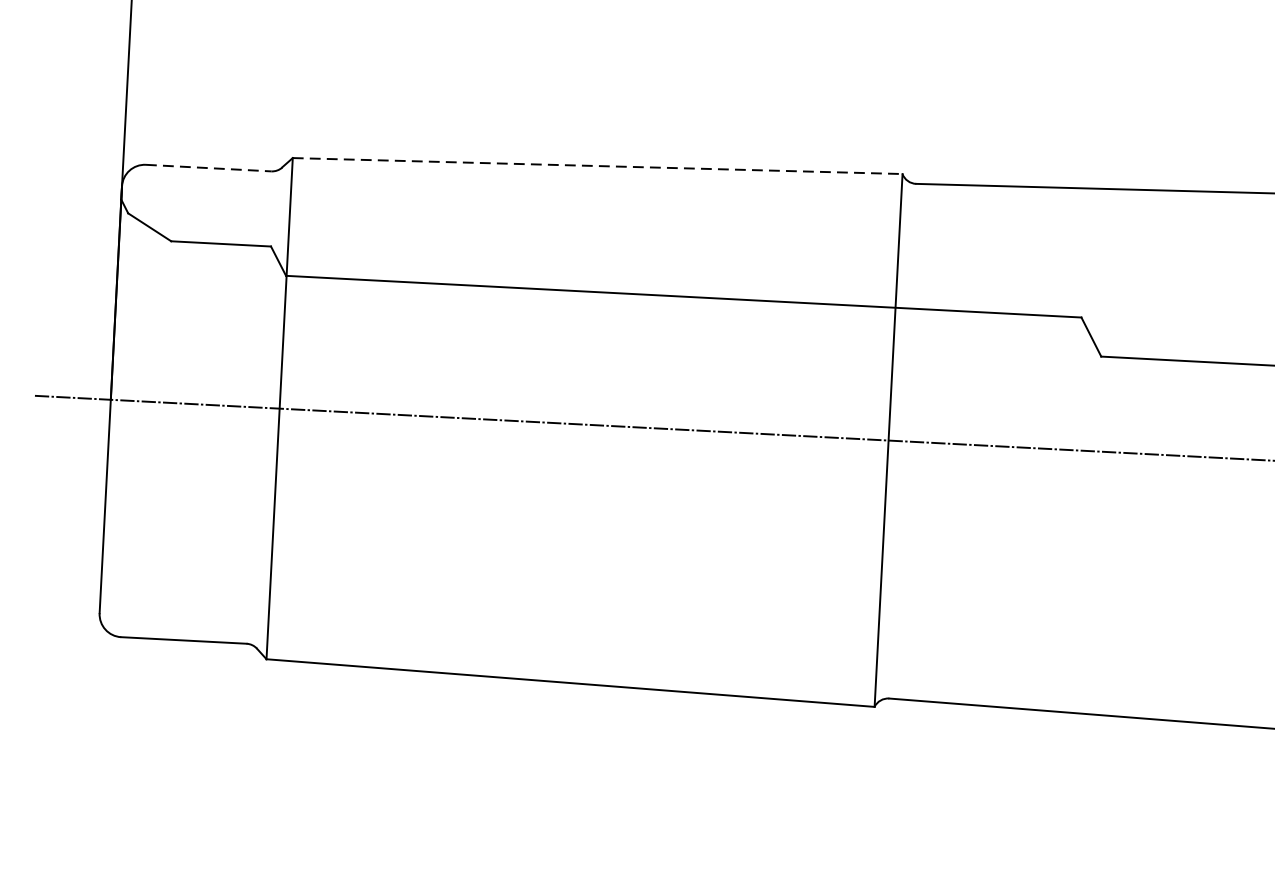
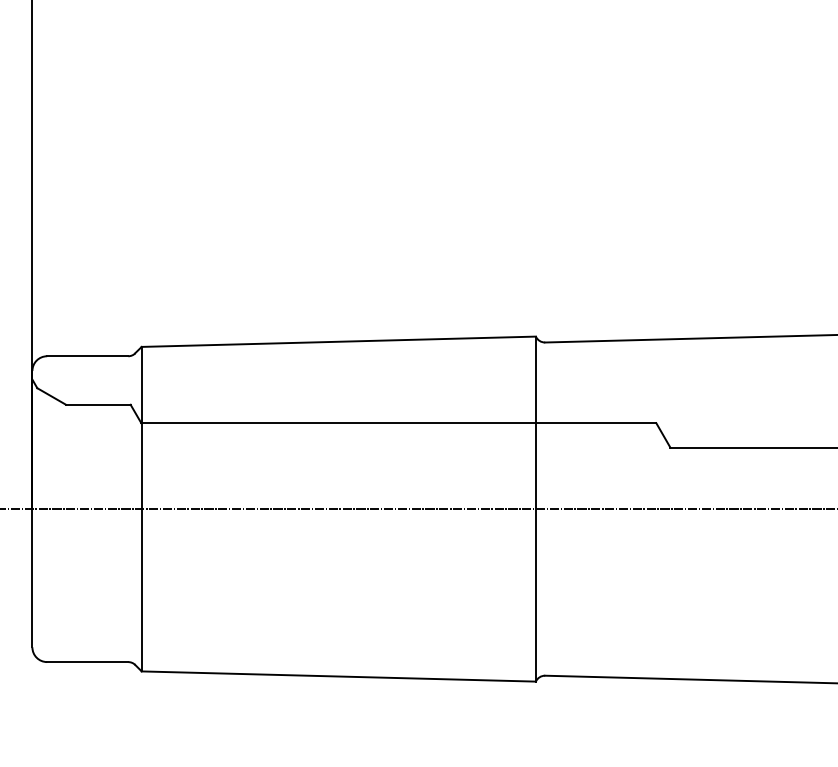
line: (598, 165) -> (339, 341), dashed -> solid
line: (208, 168) -> (87, 356), dashed -> solid

